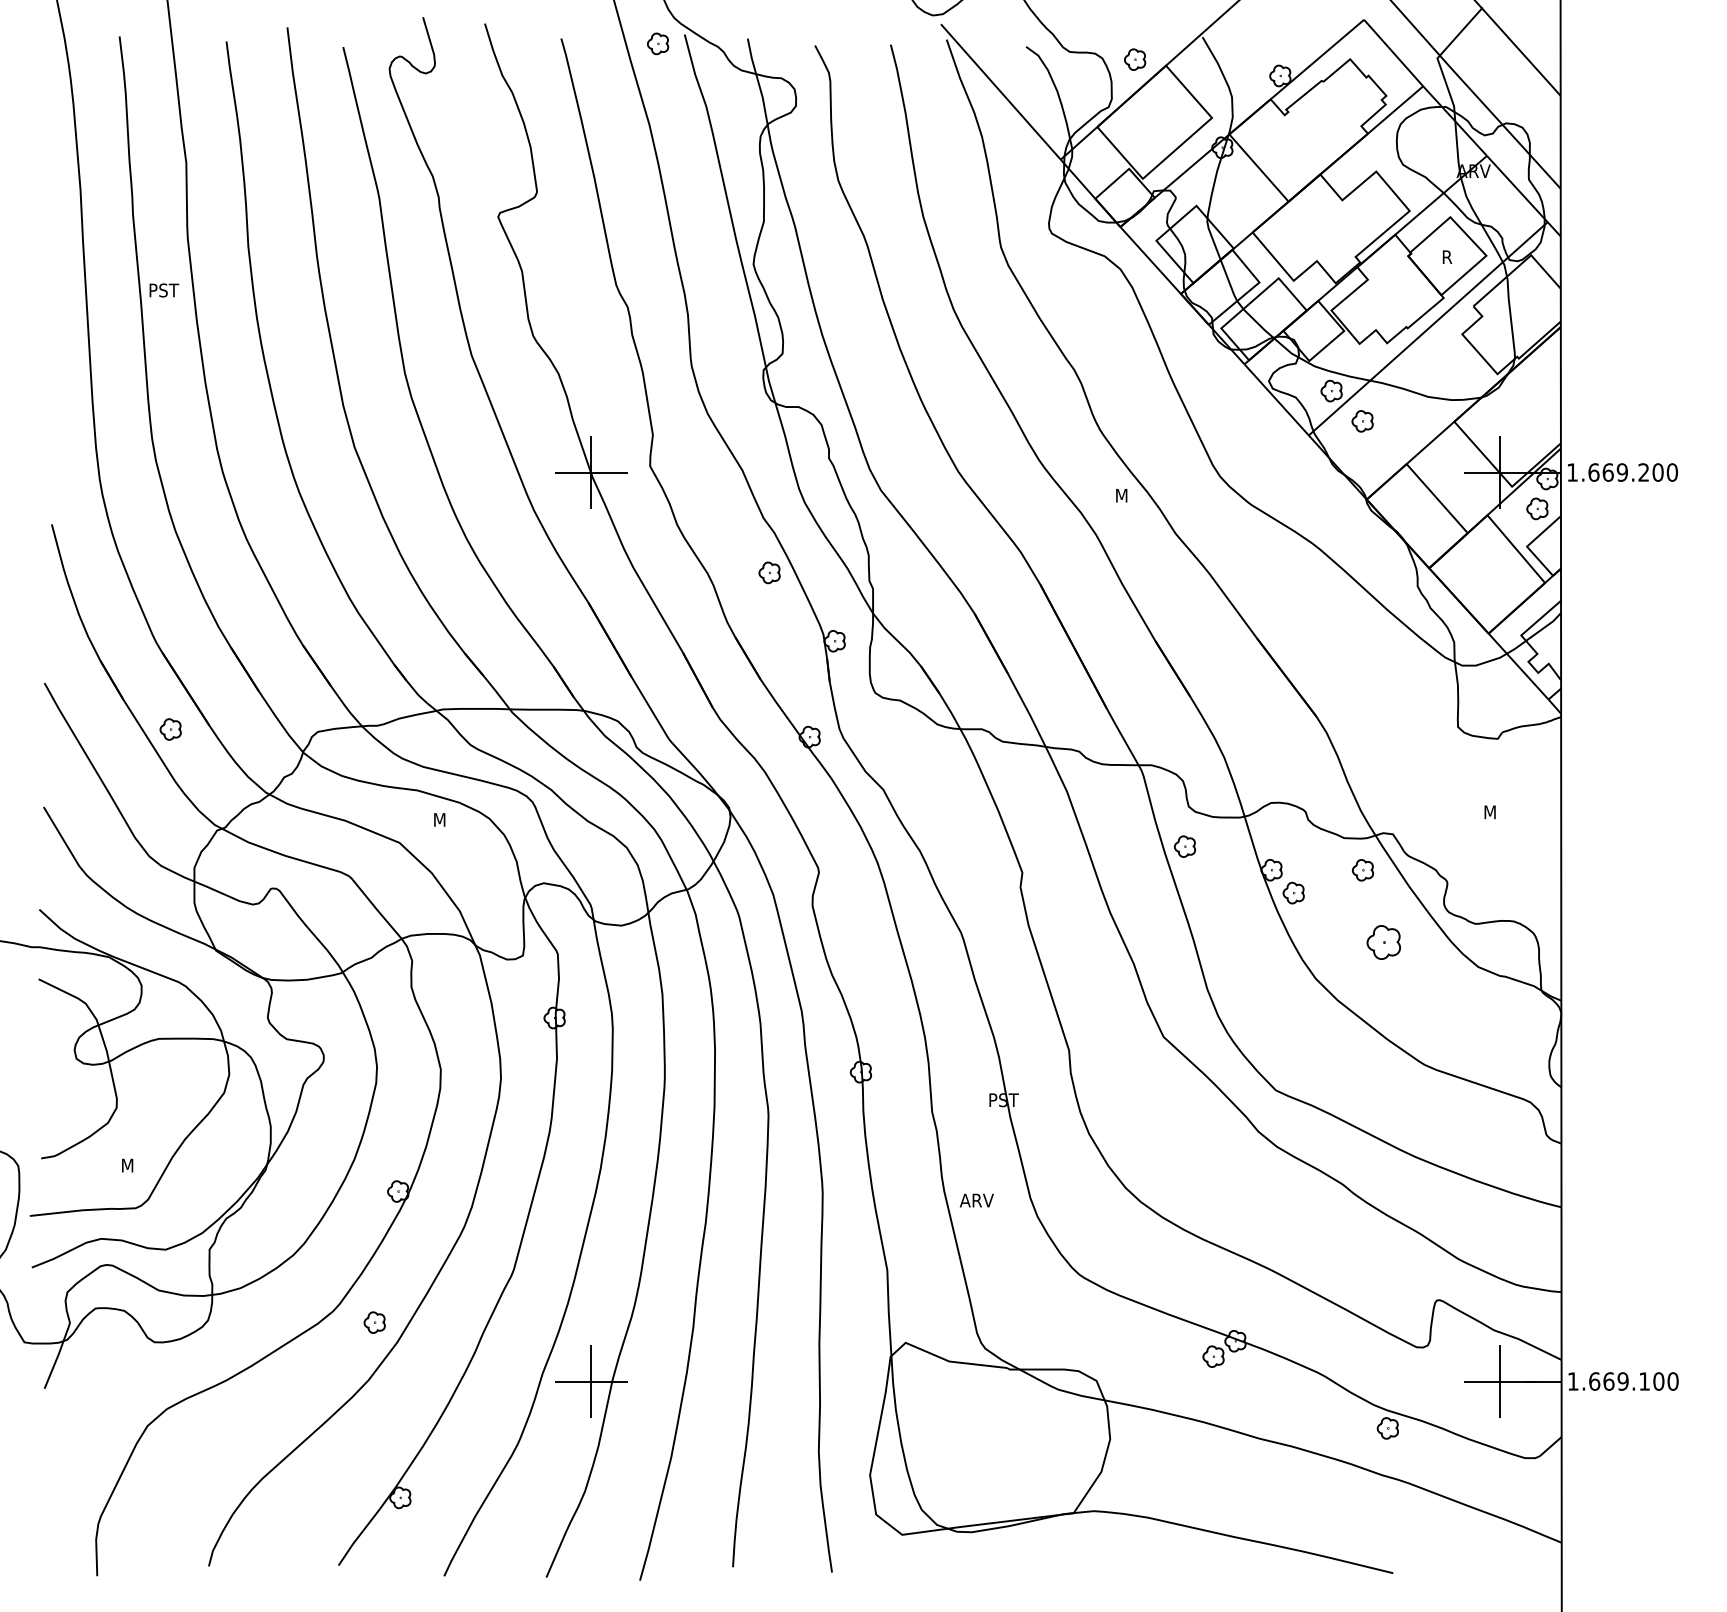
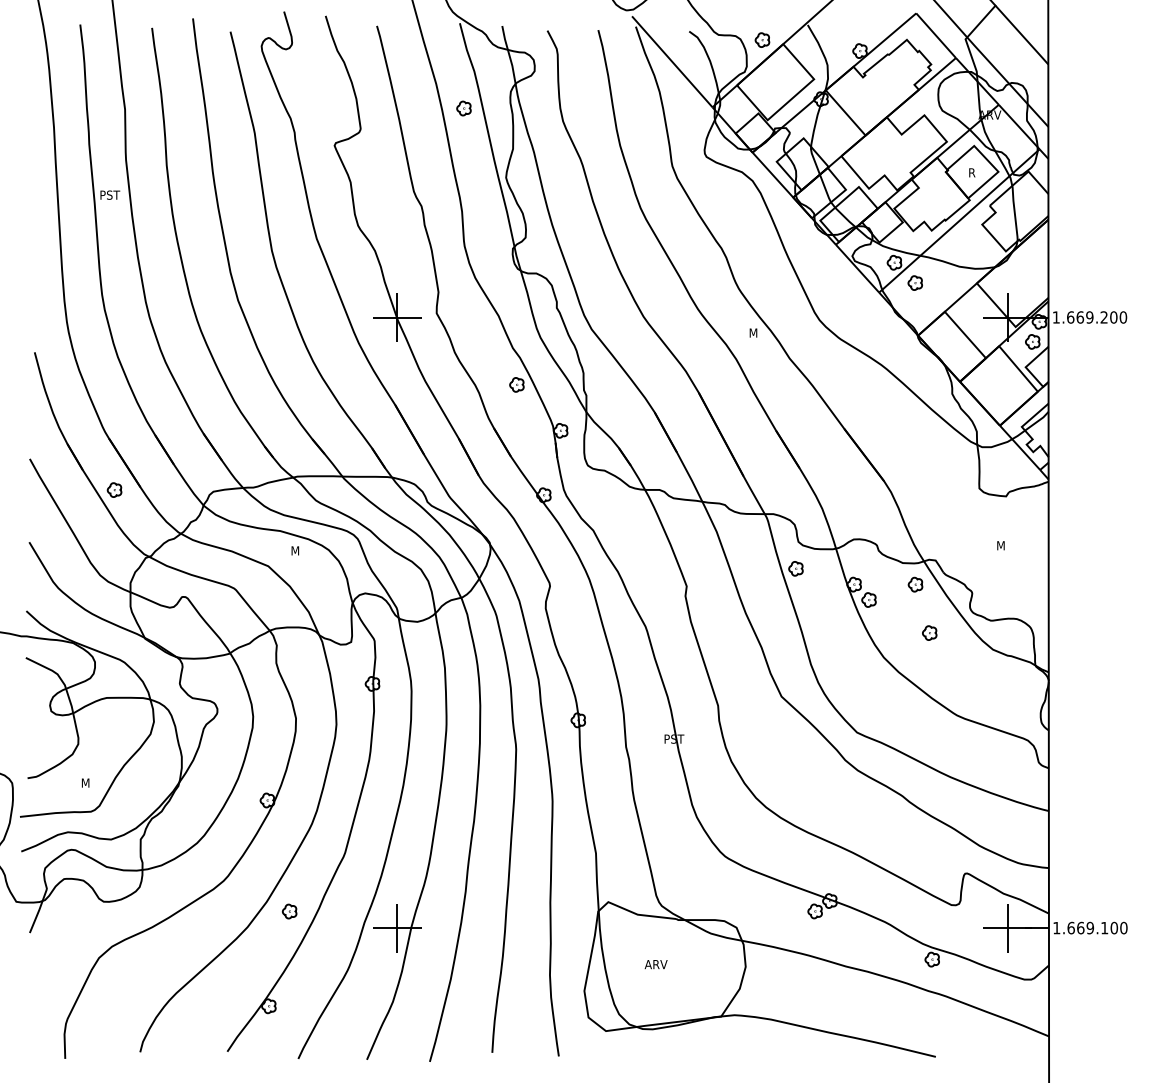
part: (657, 43) -> (463, 108), moved
part: (1383, 941) -> (929, 632), size x0.62
text: (975, 1200) -> (655, 964), moved
part: (374, 1322) -> (289, 911), moved

